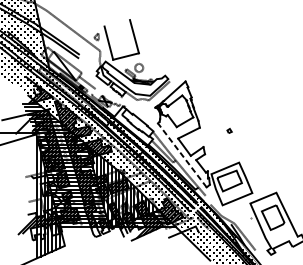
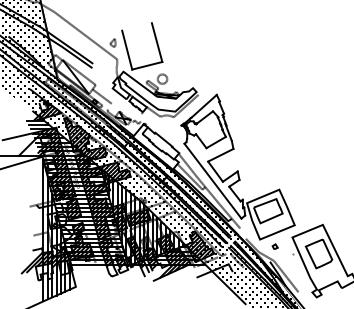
part: (228, 130) -> (274, 246), moved
line: (181, 154) -> (212, 180), dashed -> solid

